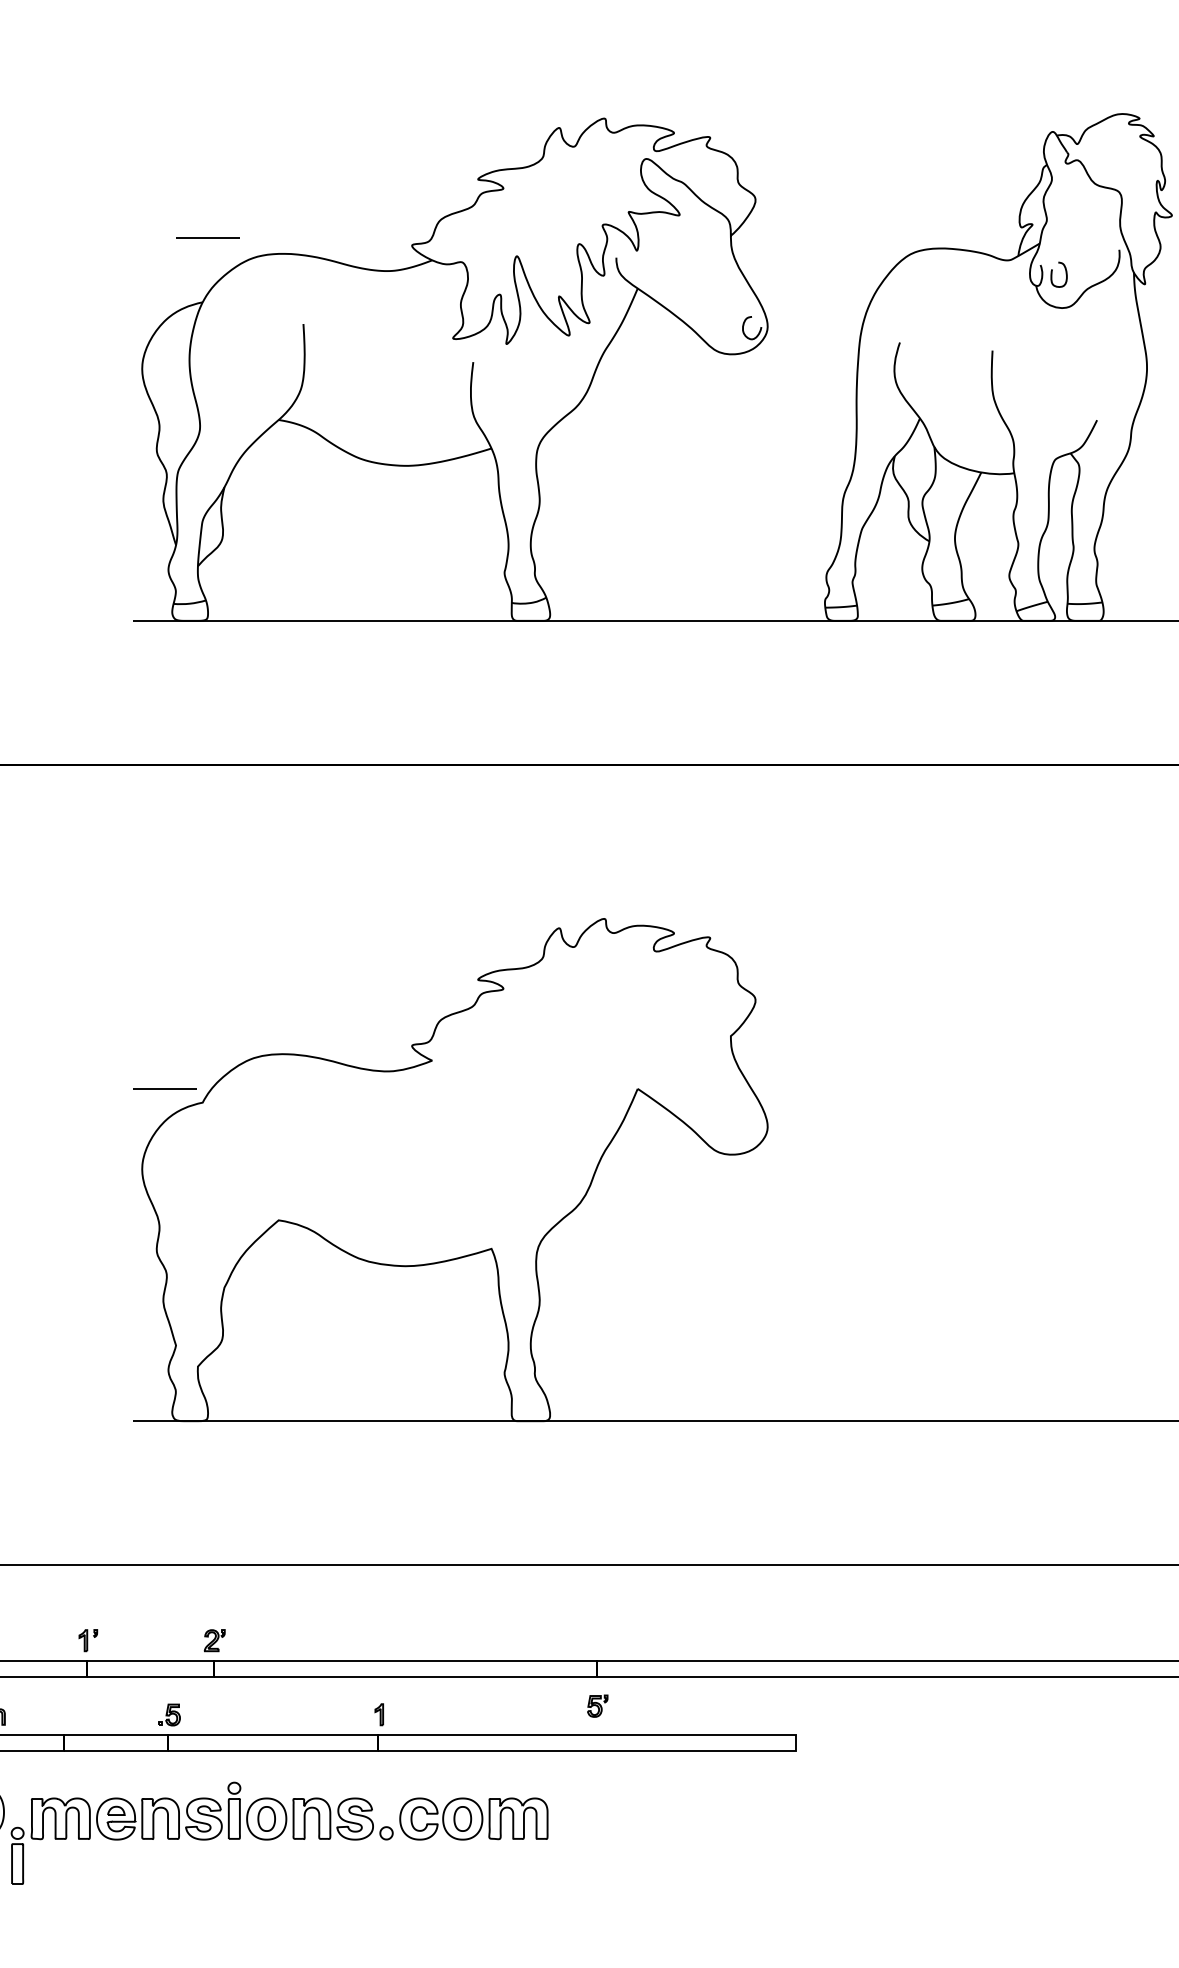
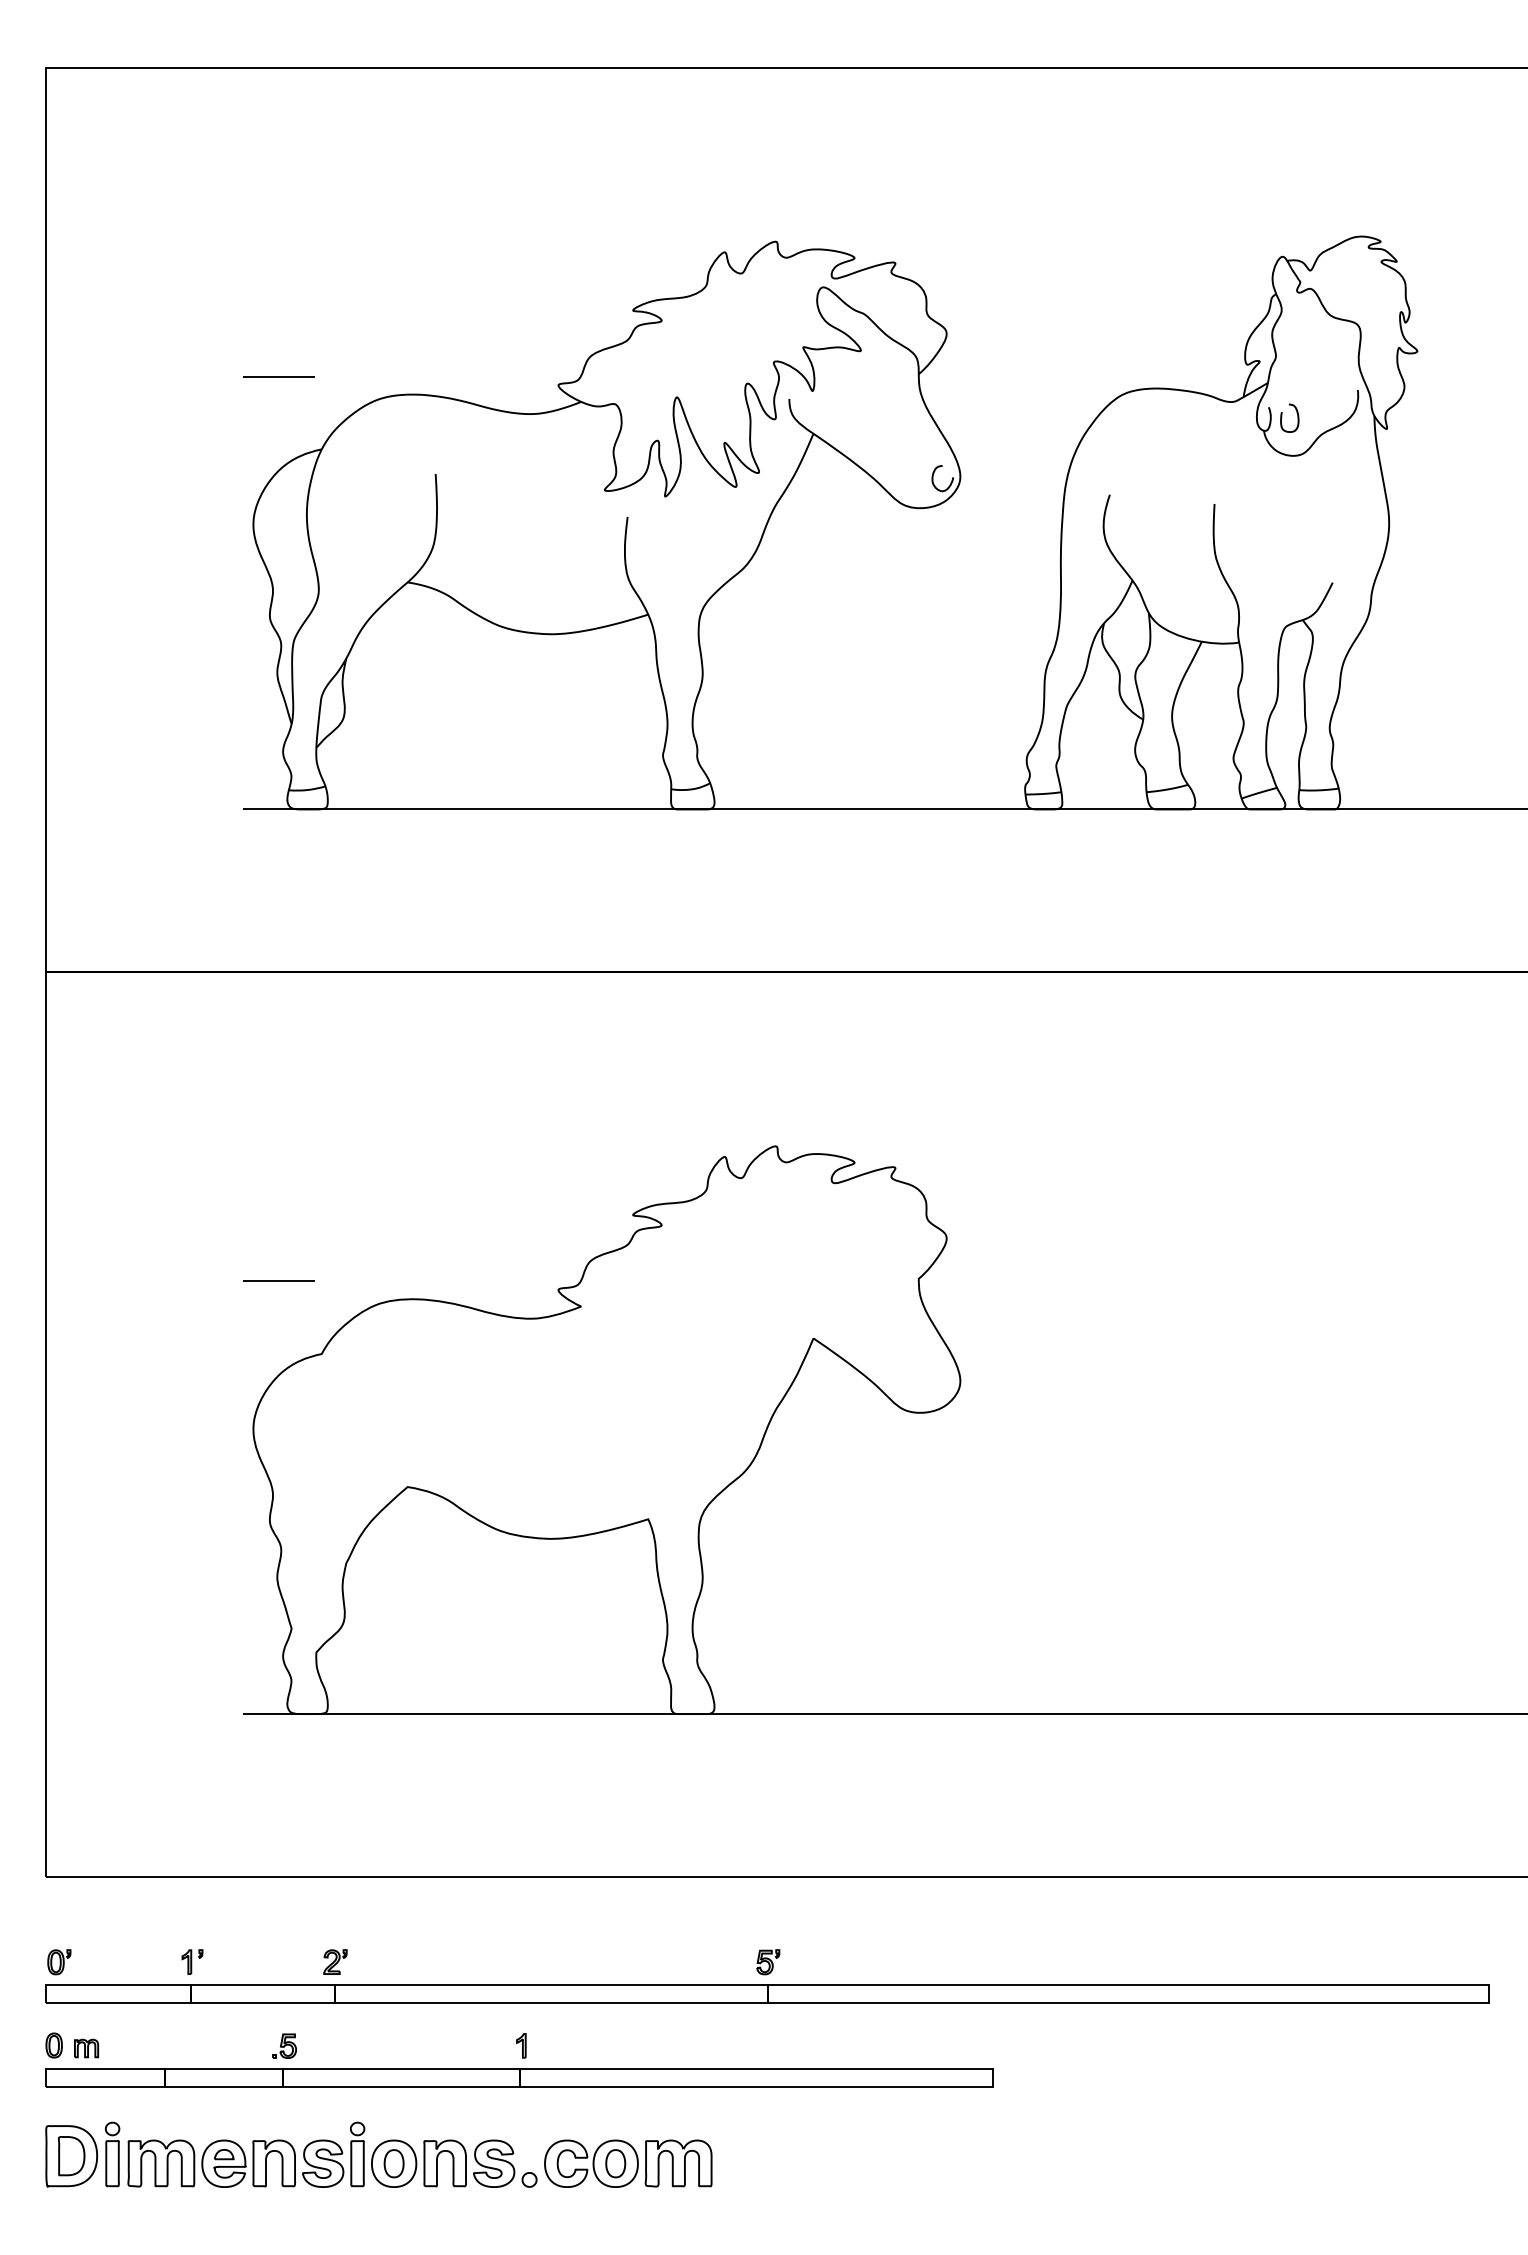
line: (207, 237) -> (278, 376), moved
line: (164, 1088) -> (278, 1280), moved
part: (597, 1706) -> (768, 1962), moved
part: (17, 1855) -> (112, 2154), moved

